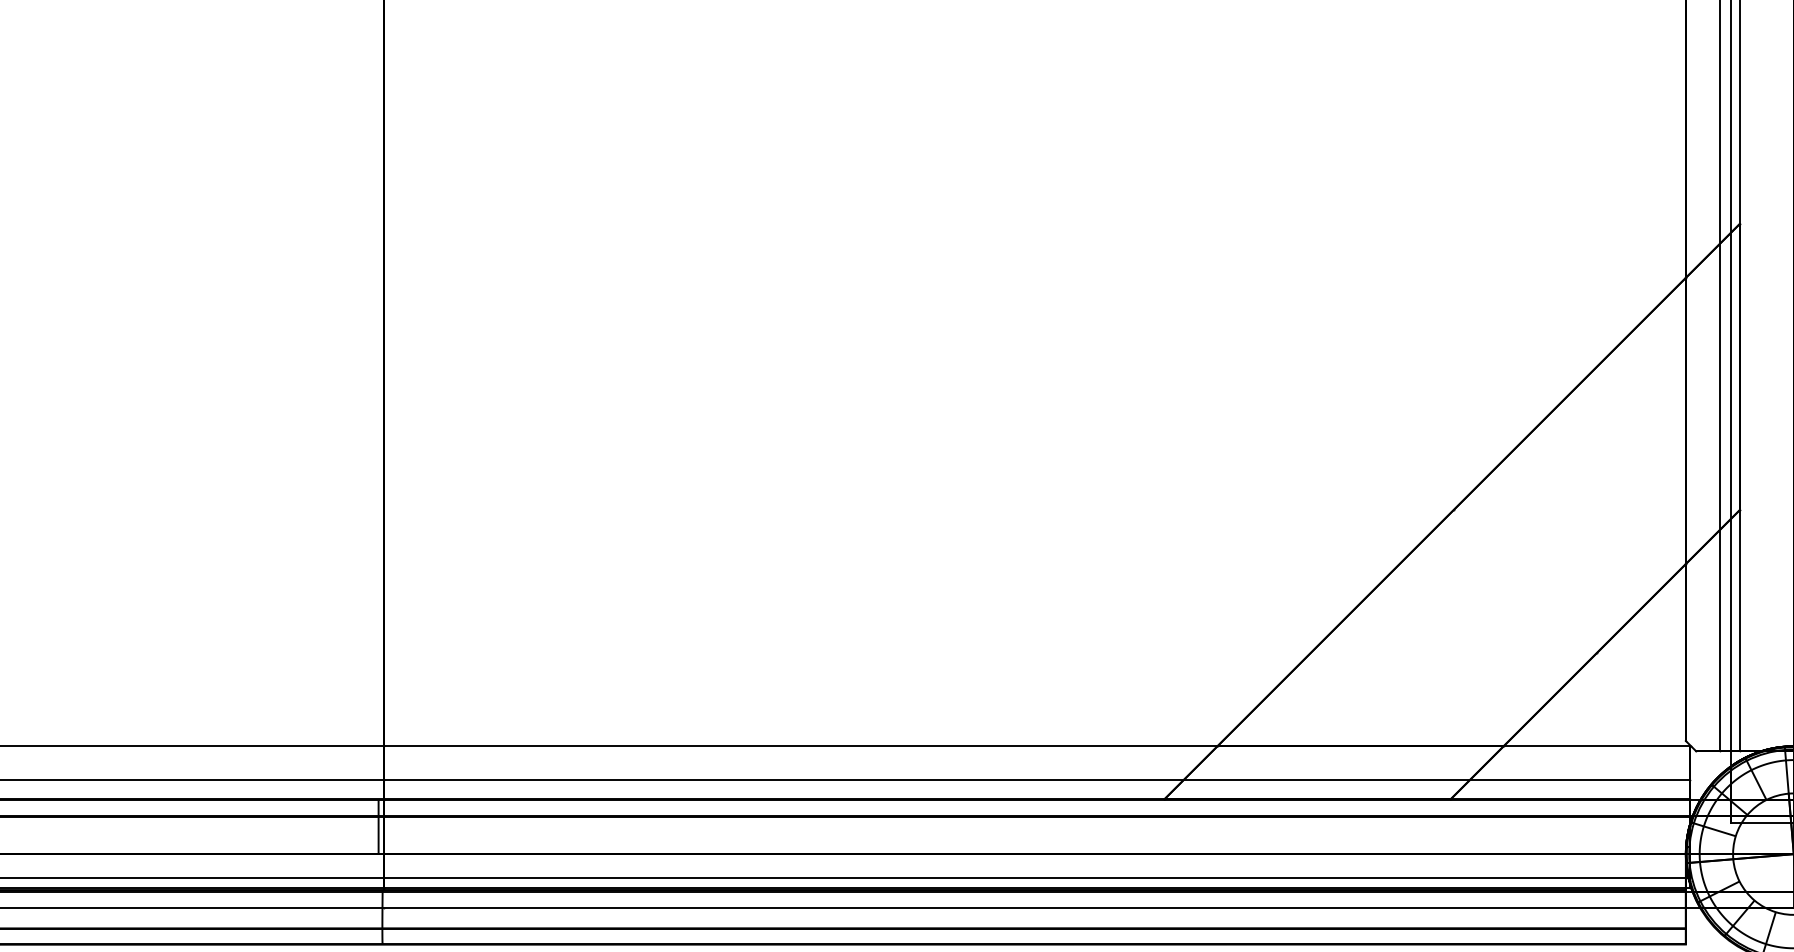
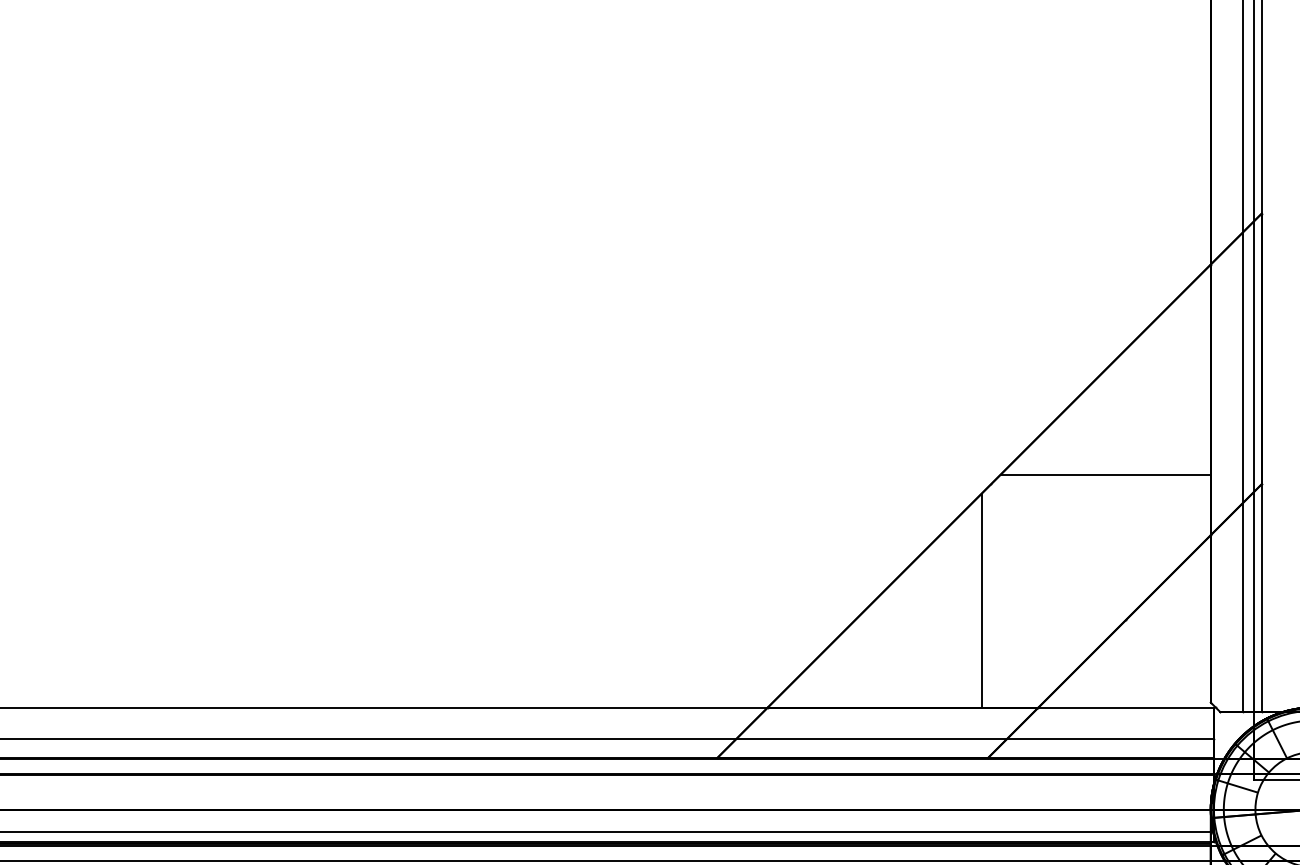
line: (1574, 500) -> (1105, 475), added
line: (1443, 633) -> (981, 600), added

